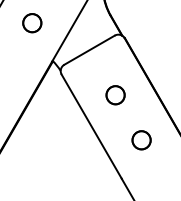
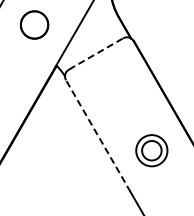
part: (32, 22) -> (34, 24), size x1.4
line: (90, 49) -> (96, 53), solid -> dashed
part: (115, 95) -> (123, 102), removed
line: (91, 126) -> (98, 135), solid -> dashed
circle: (141, 140) -> (151, 150), size x1.6

